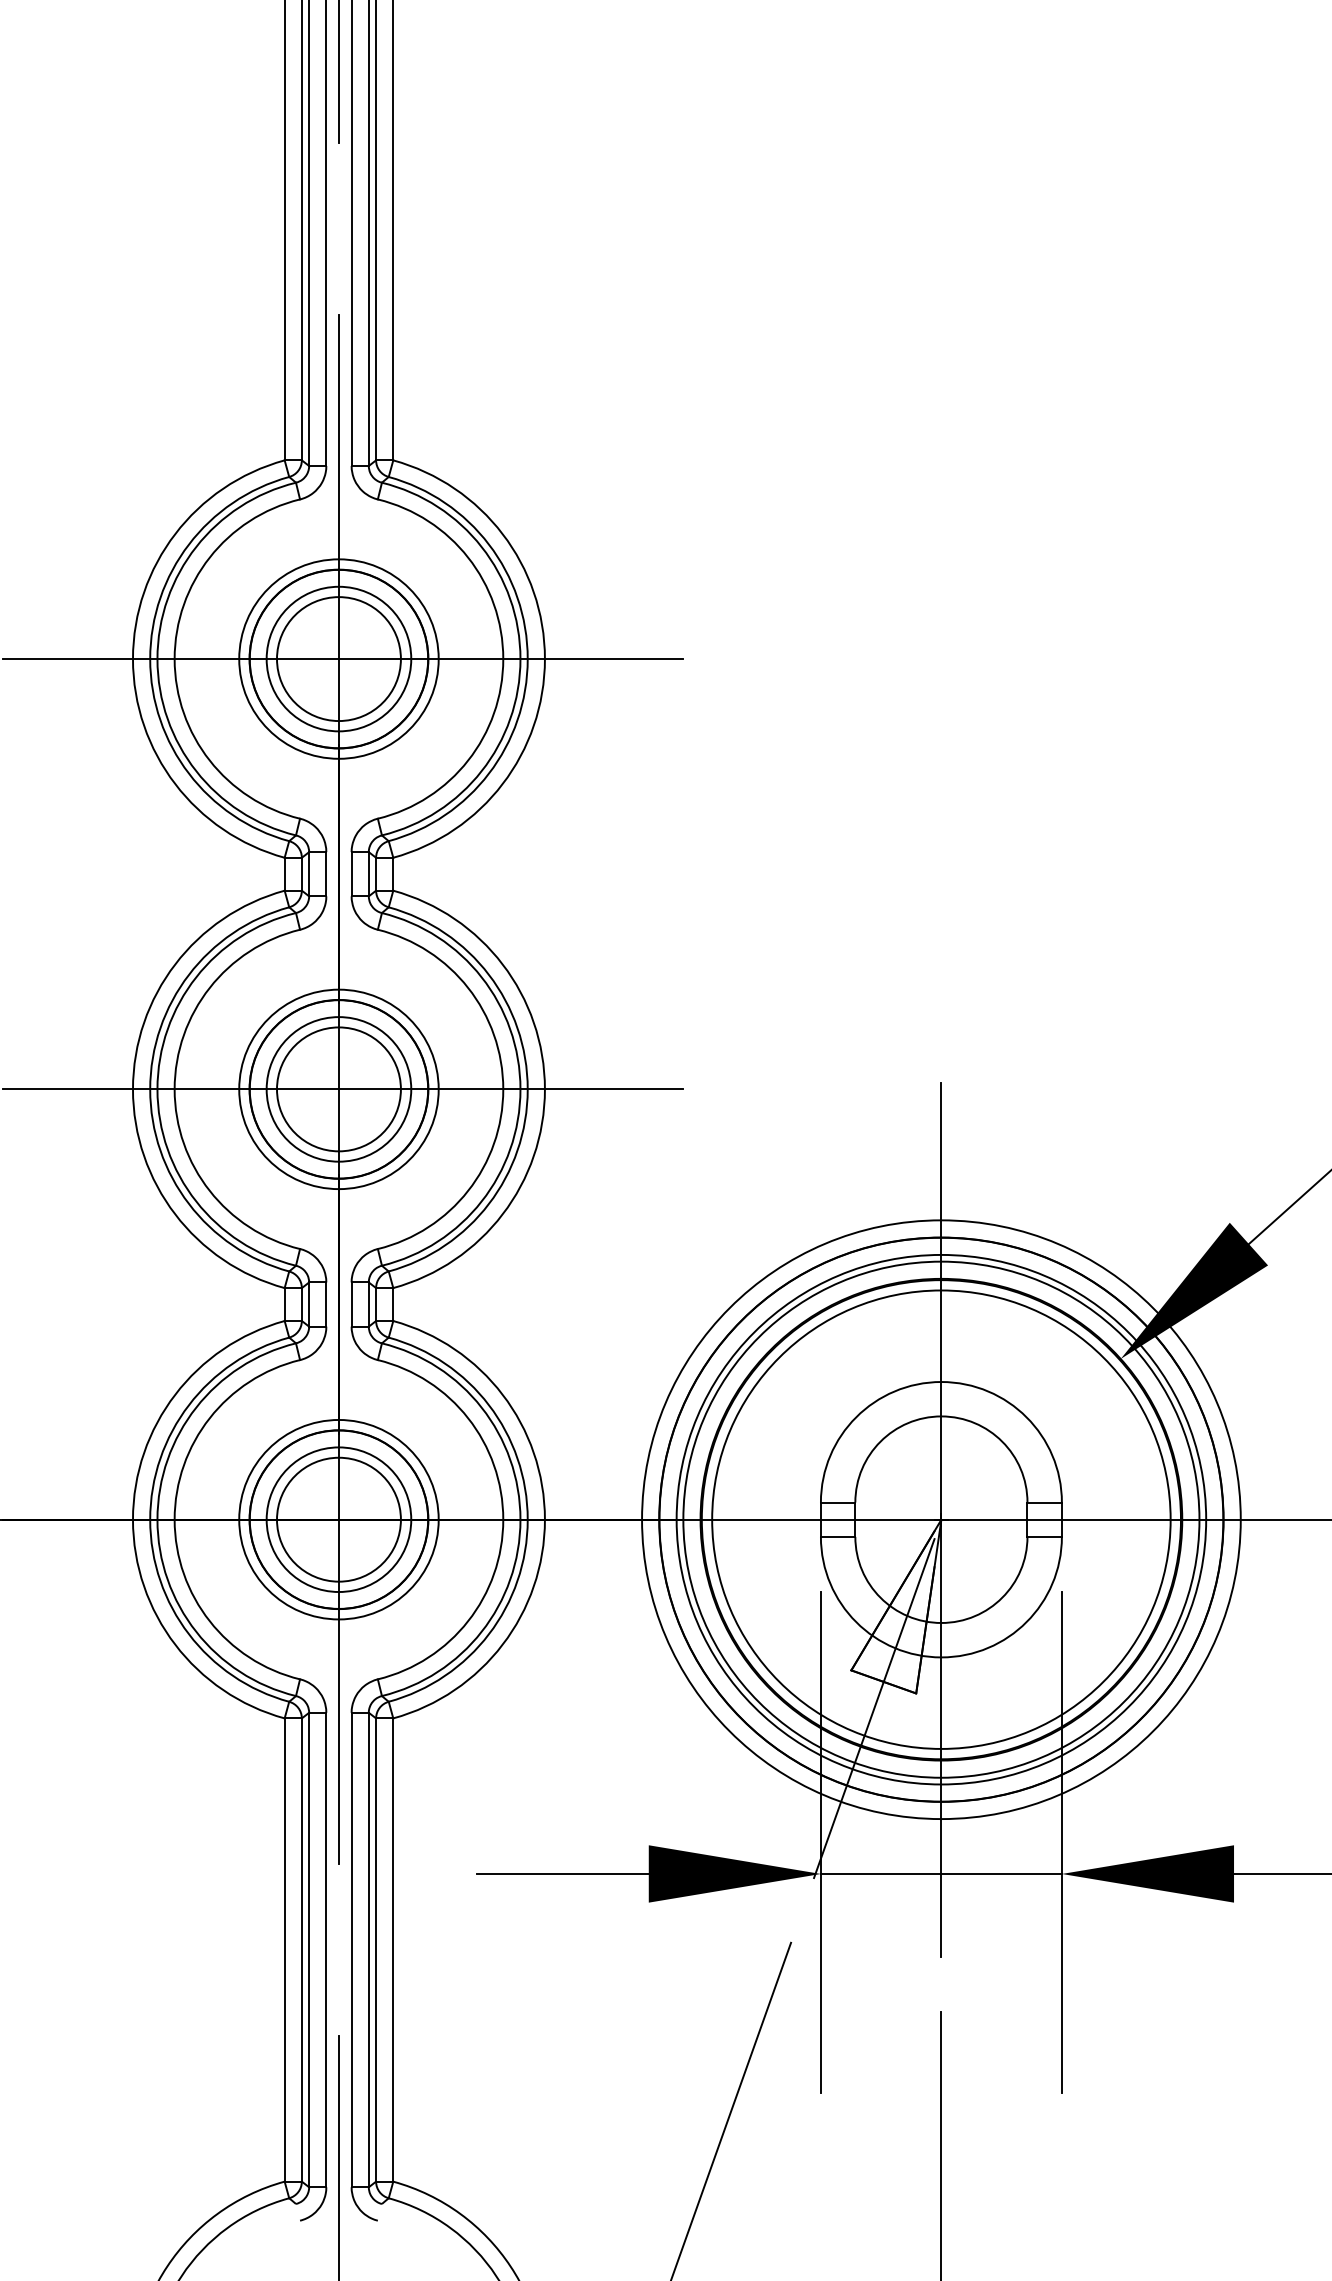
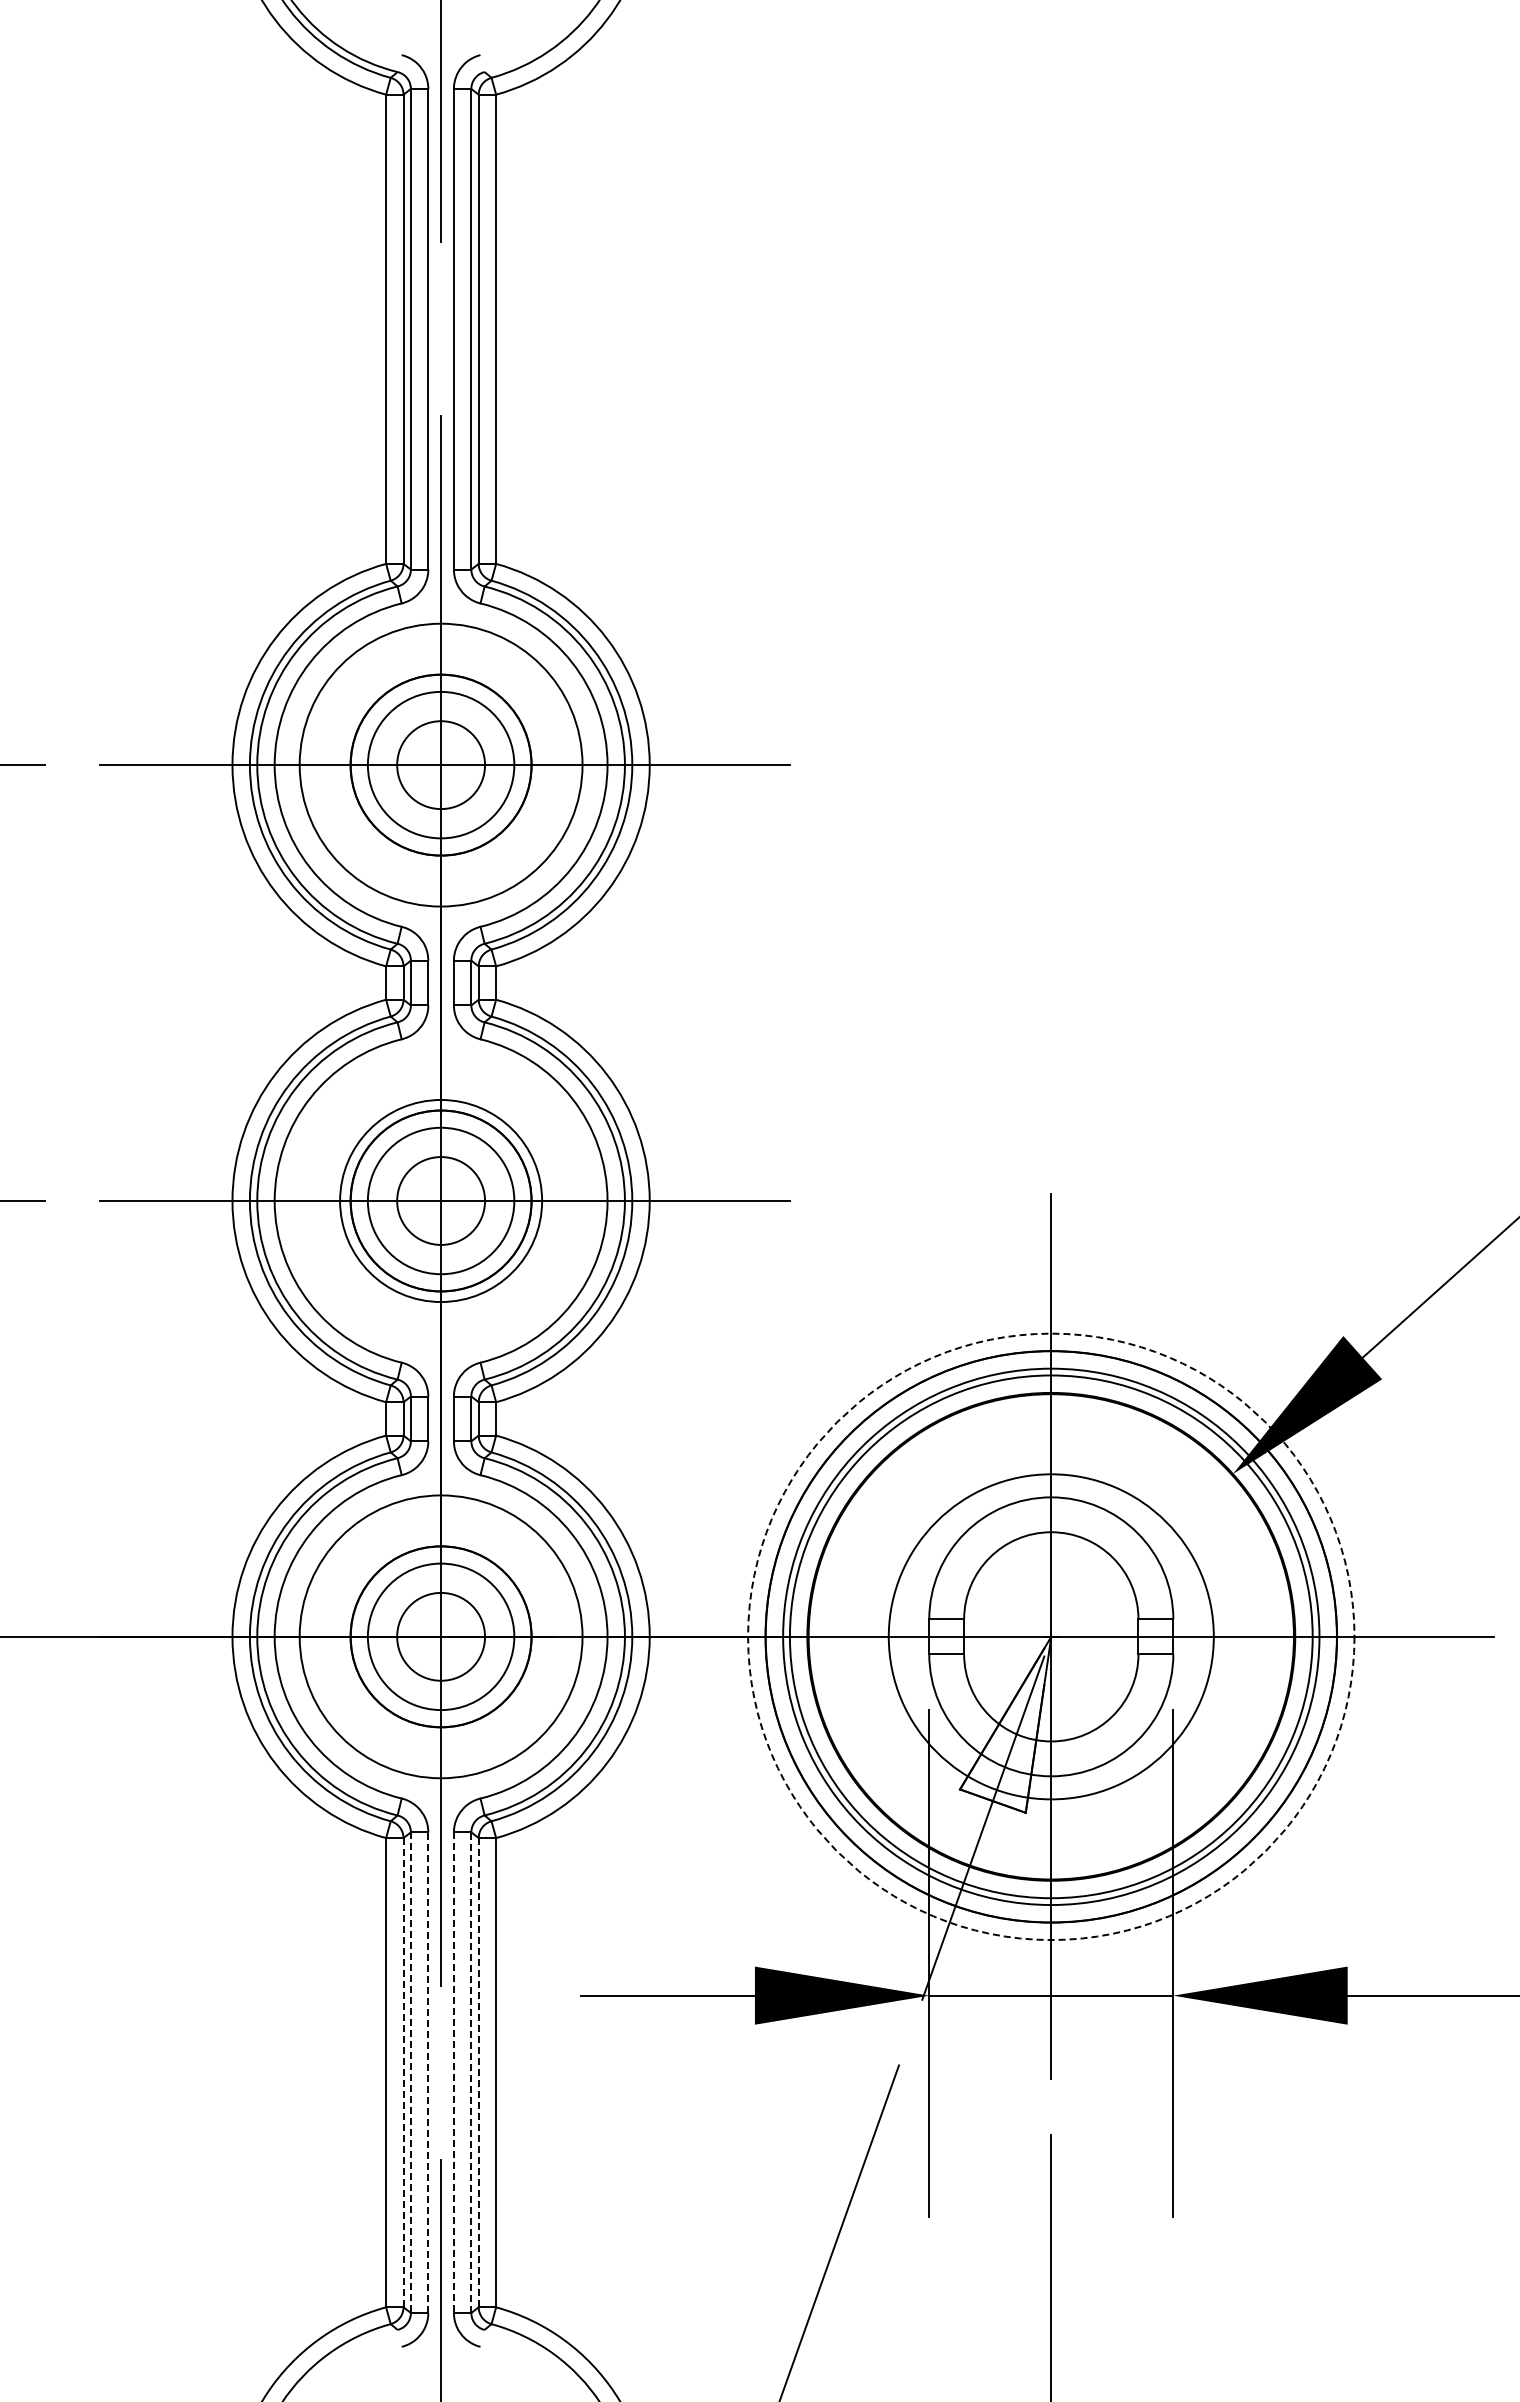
circle: (338, 658) -> (440, 764), size x0.7
circle: (339, 659) -> (441, 765), size x1.4
circle: (338, 1088) -> (440, 1200), size x0.7
circle: (338, 1519) -> (440, 1636), size x0.7
circle: (339, 1519) -> (441, 1636), size x1.4
circle: (941, 1519) -> (1051, 1636), size x0.7
circle: (941, 1519) -> (1051, 1636), solid -> dashed
line: (301, 1949) -> (403, 2072), solid -> dashed
line: (326, 1949) -> (428, 2072), solid -> dashed
line: (368, 1949) -> (471, 2072), solid -> dashed
line: (375, 1949) -> (478, 2072), solid -> dashed
line: (308, 1950) -> (410, 2073), solid -> dashed
line: (351, 1950) -> (453, 2073), solid -> dashed

